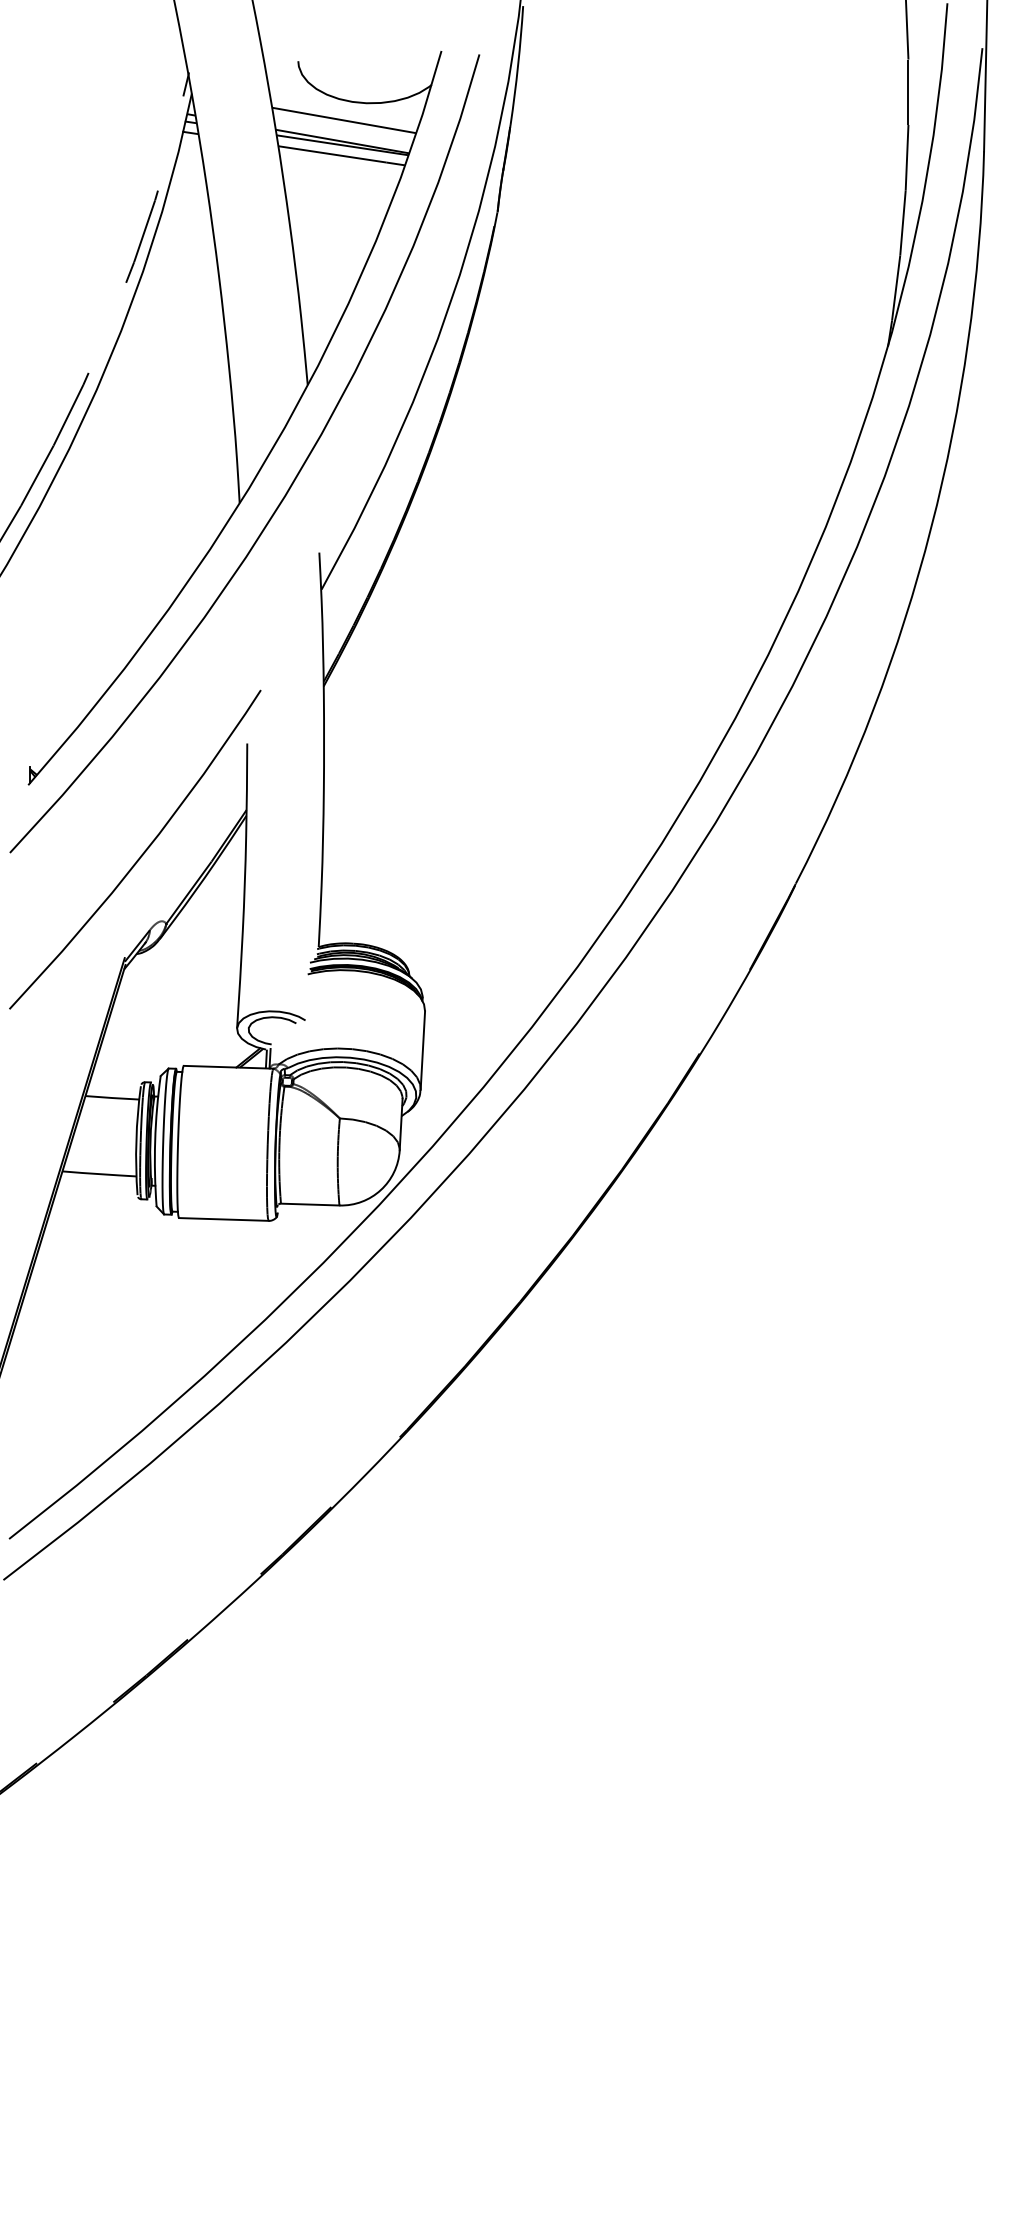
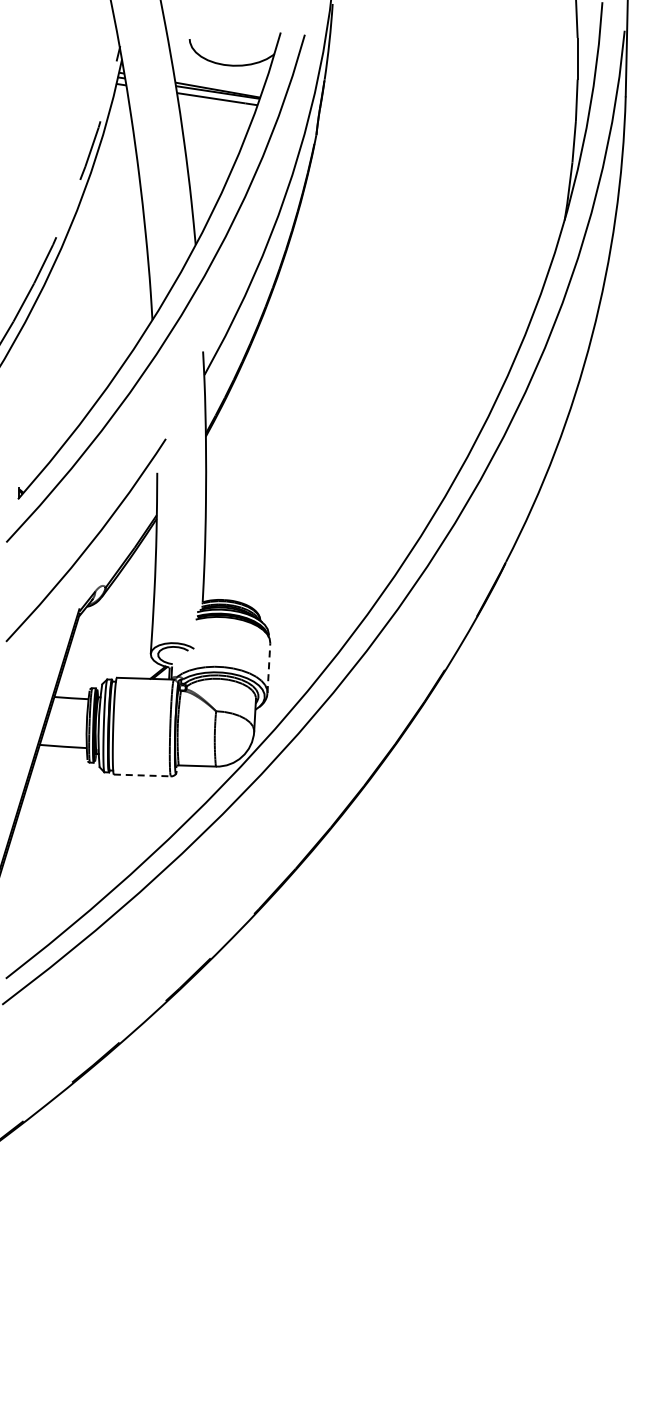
line: (343, 120) -> (218, 76), removed
line: (422, 1051) -> (268, 668), solid -> dashed
line: (224, 1219) -> (142, 775), solid -> dashed

